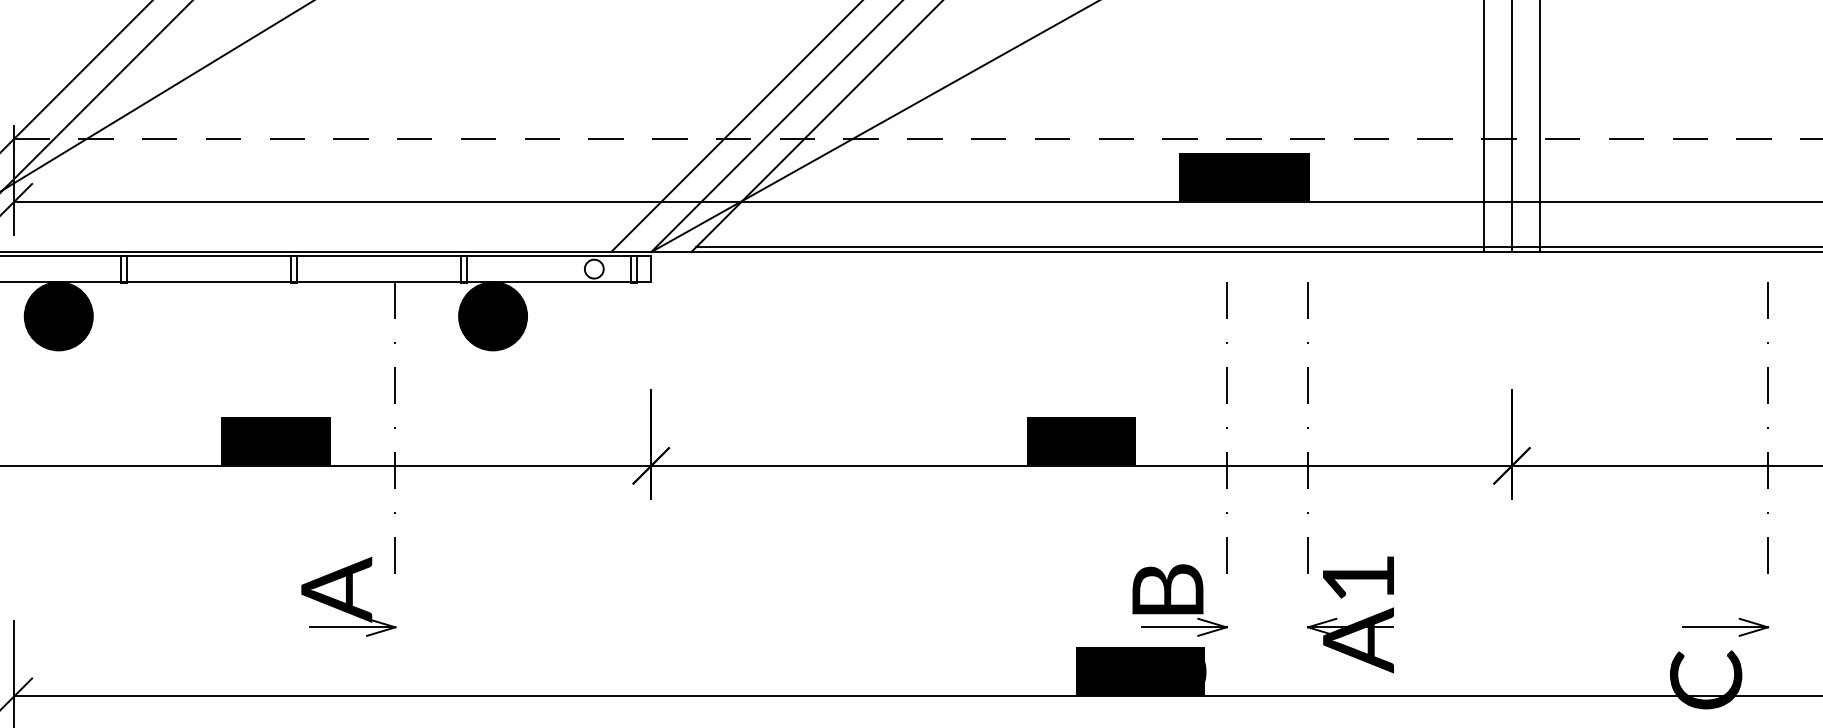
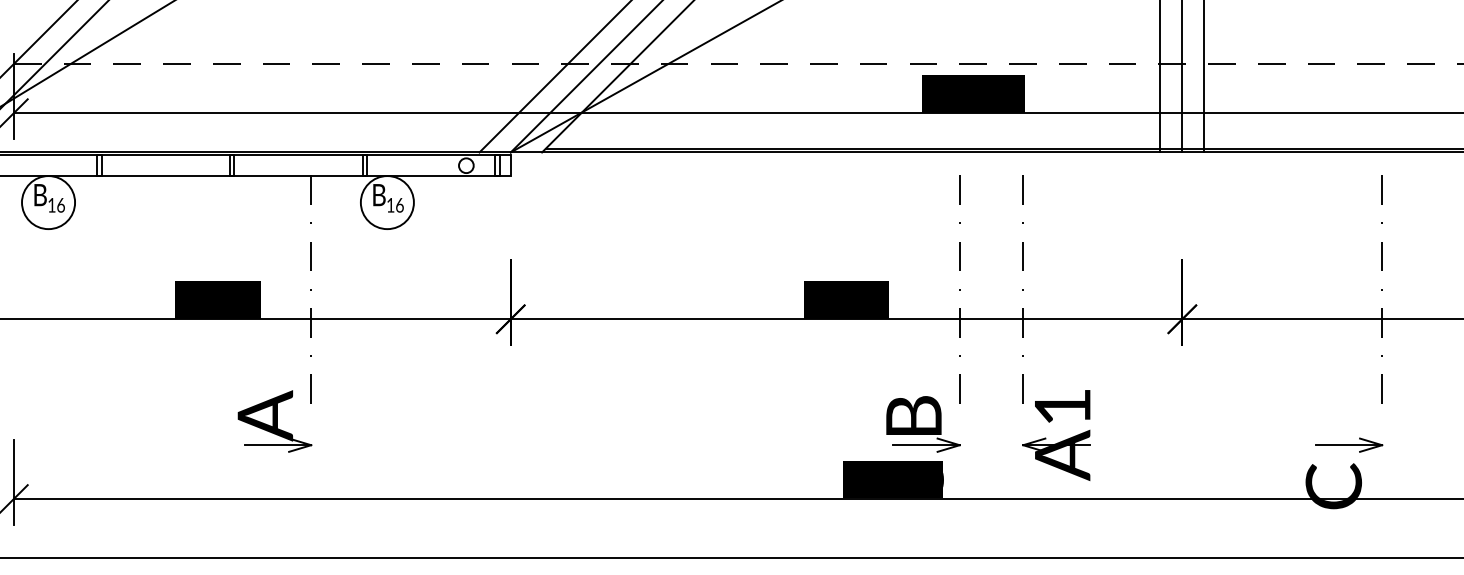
fill: (58, 316) -> (48, 202), removed
fill: (491, 316) -> (386, 202), removed

